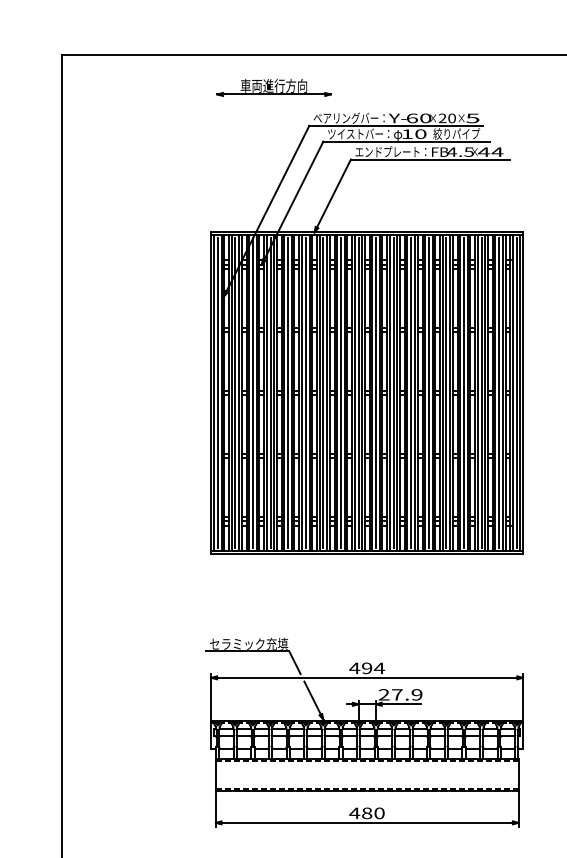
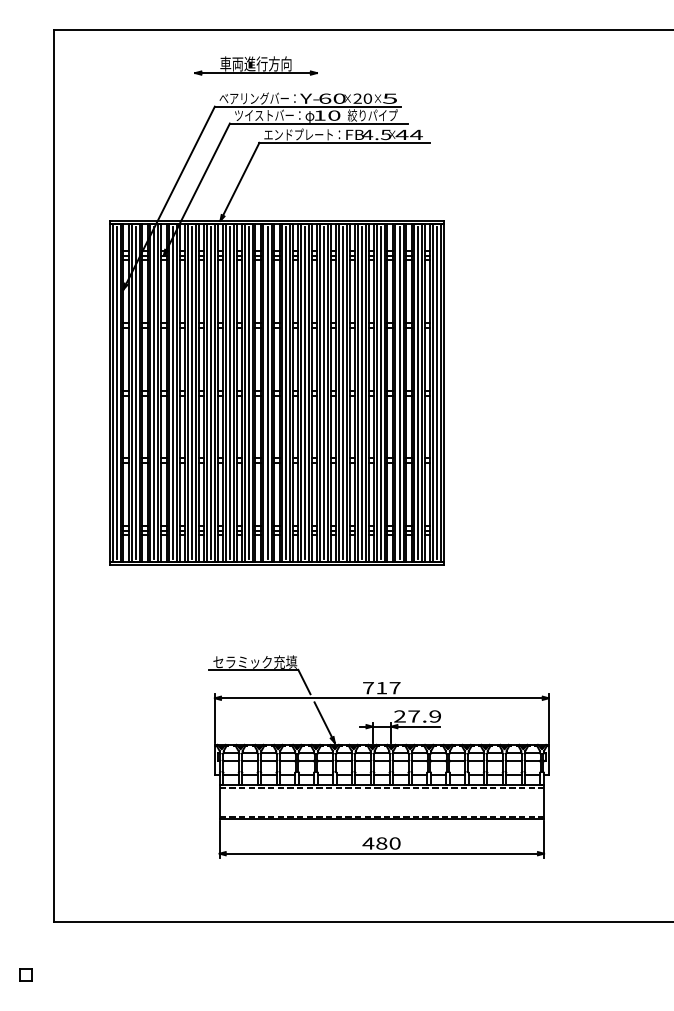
part: (273, 87) -> (255, 65), moved
part: (366, 332) -> (276, 328), moved
text: (366, 667) -> (381, 687), 494 -> 717

